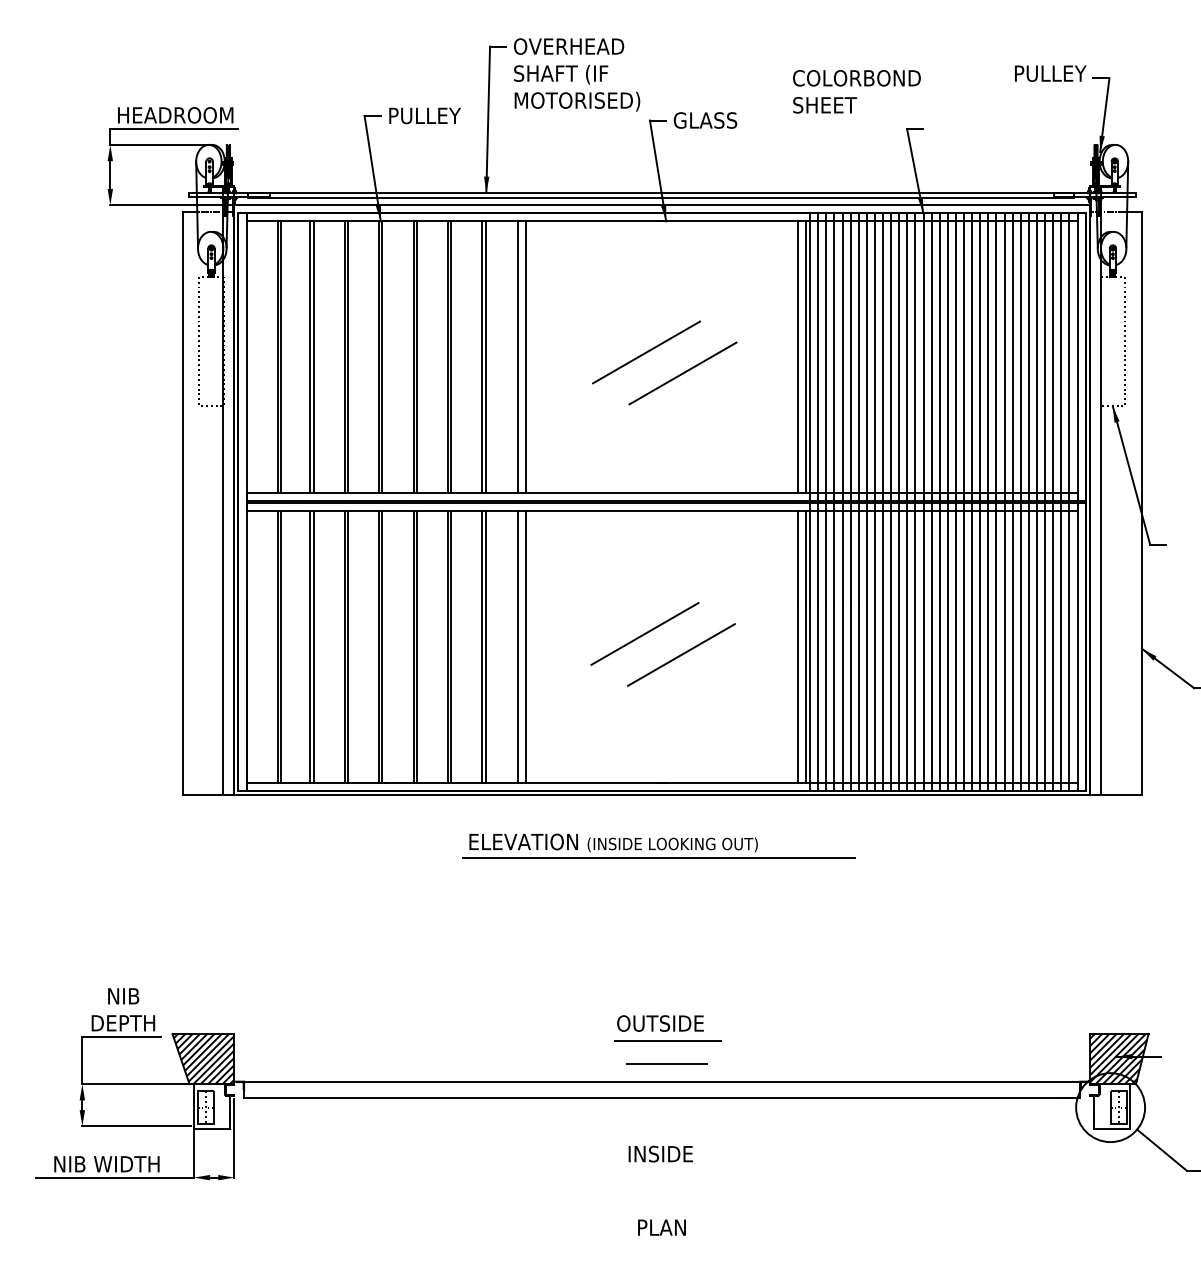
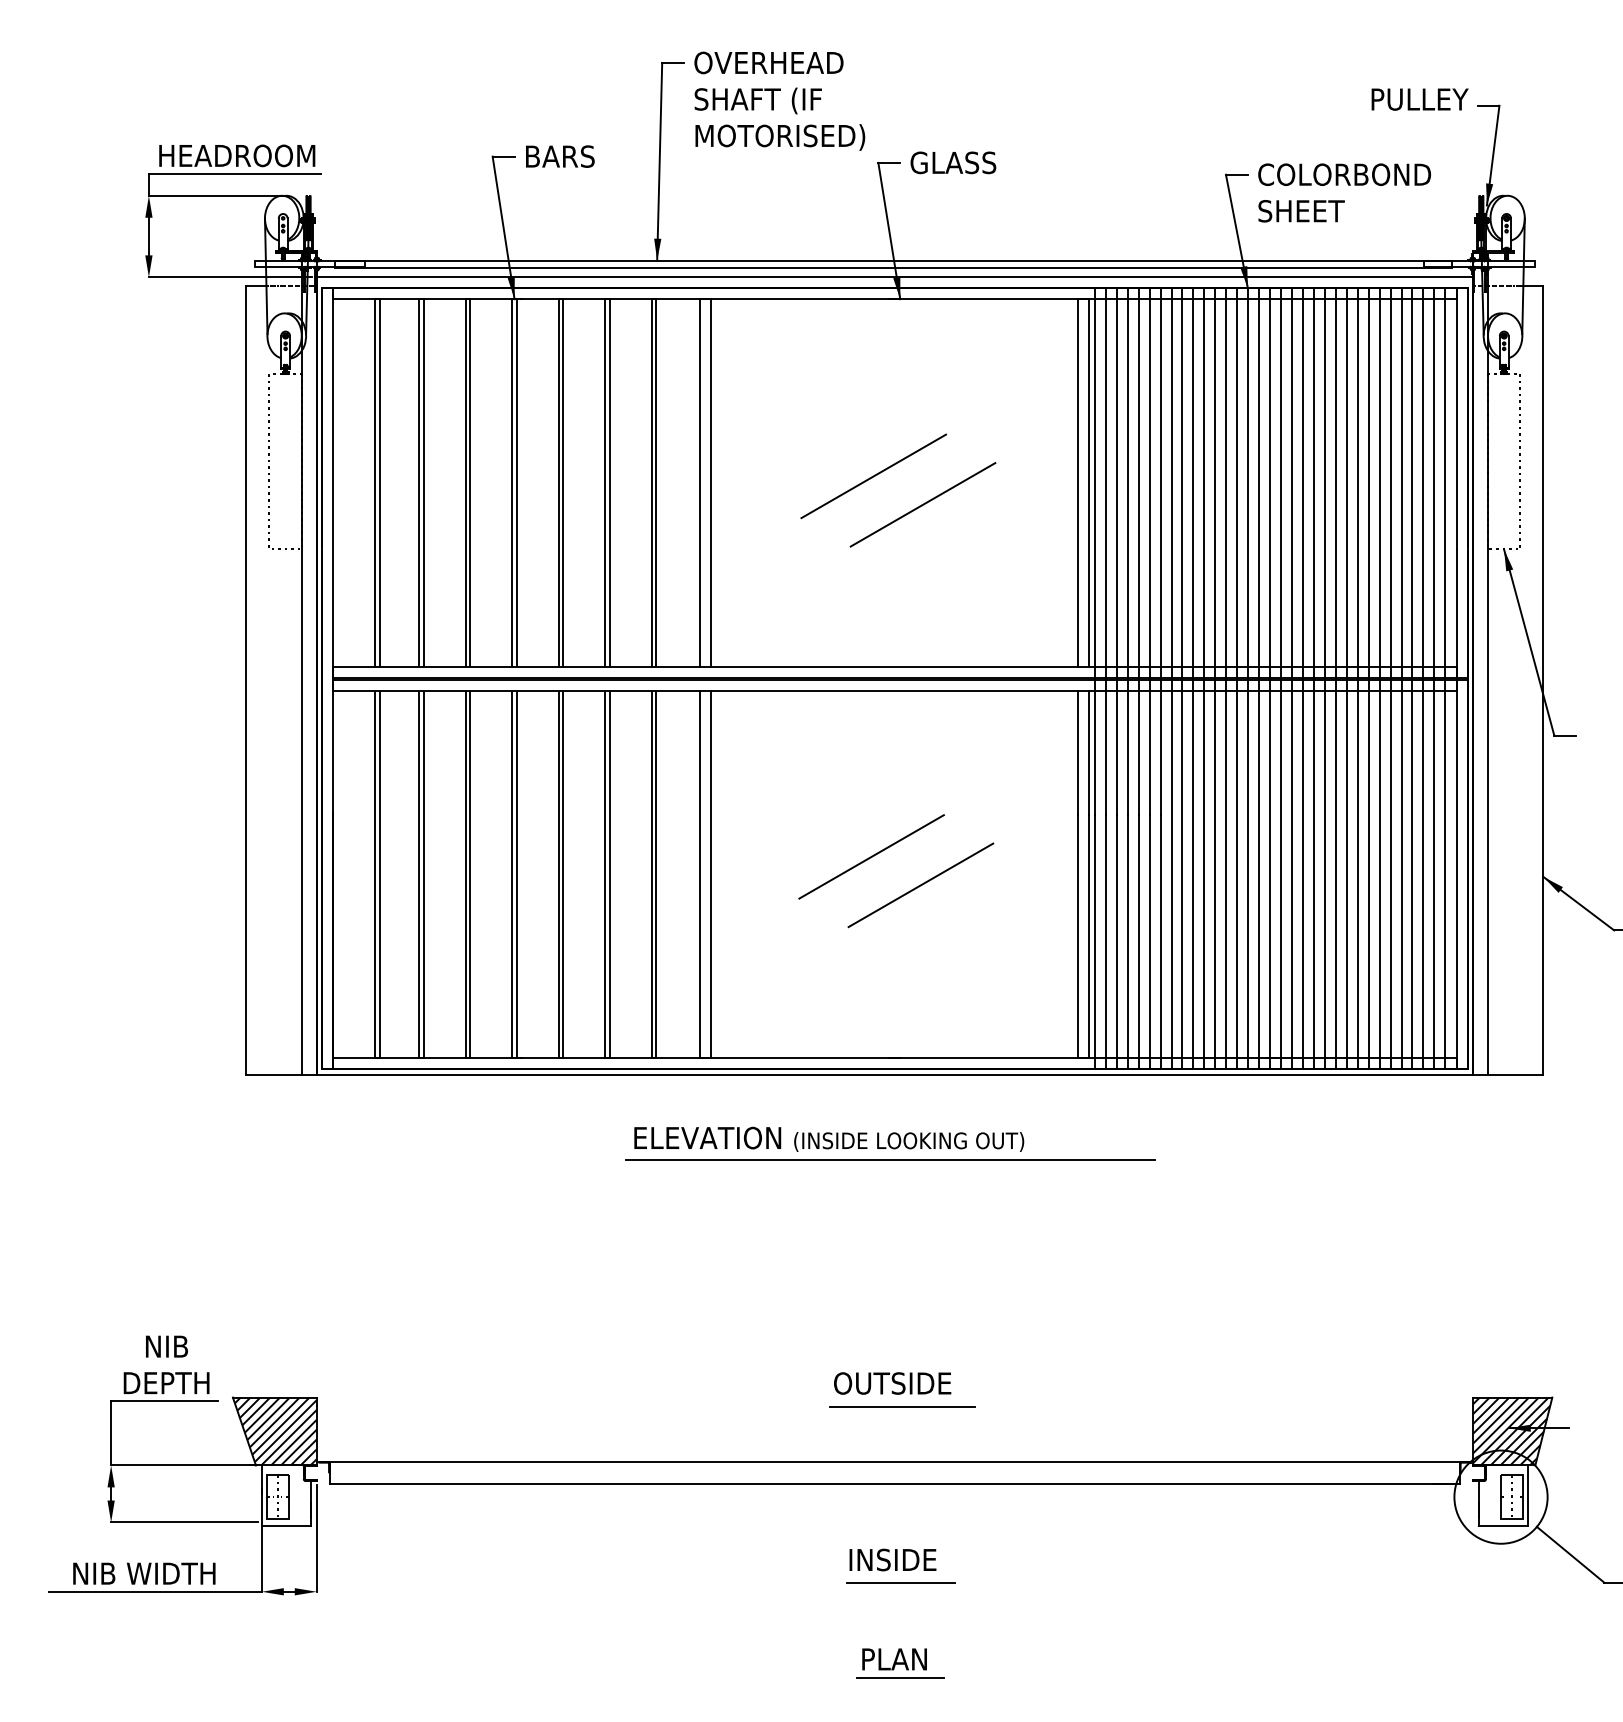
text: (856, 91) -> (1344, 192), moved
text: (425, 115) -> (574, 156), PULLEY -> BARS
line: (666, 1063) -> (900, 1582), moved
line: (666, 1241) -> (900, 1678), added

